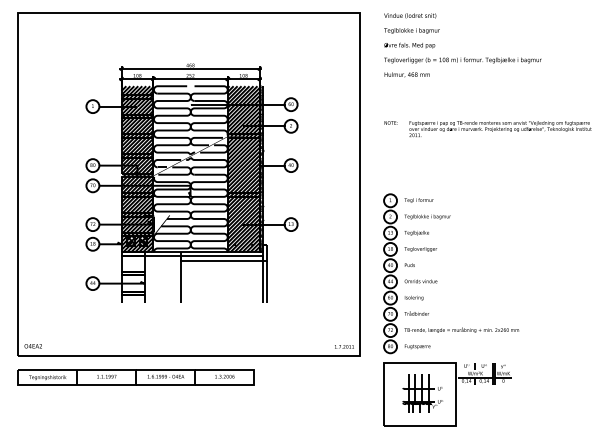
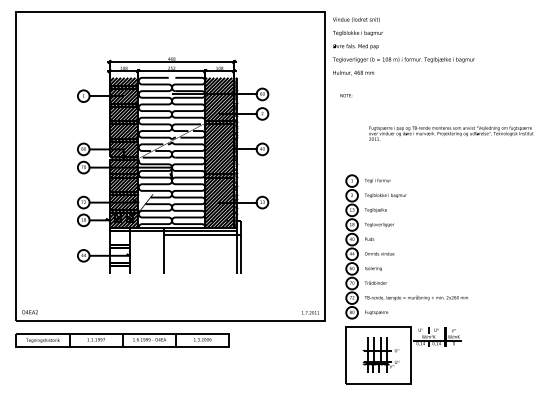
text: (462, 45) -> (403, 46), moved
text: (390, 122) -> (345, 95), moved
text: (500, 129) -> (451, 133), moved

